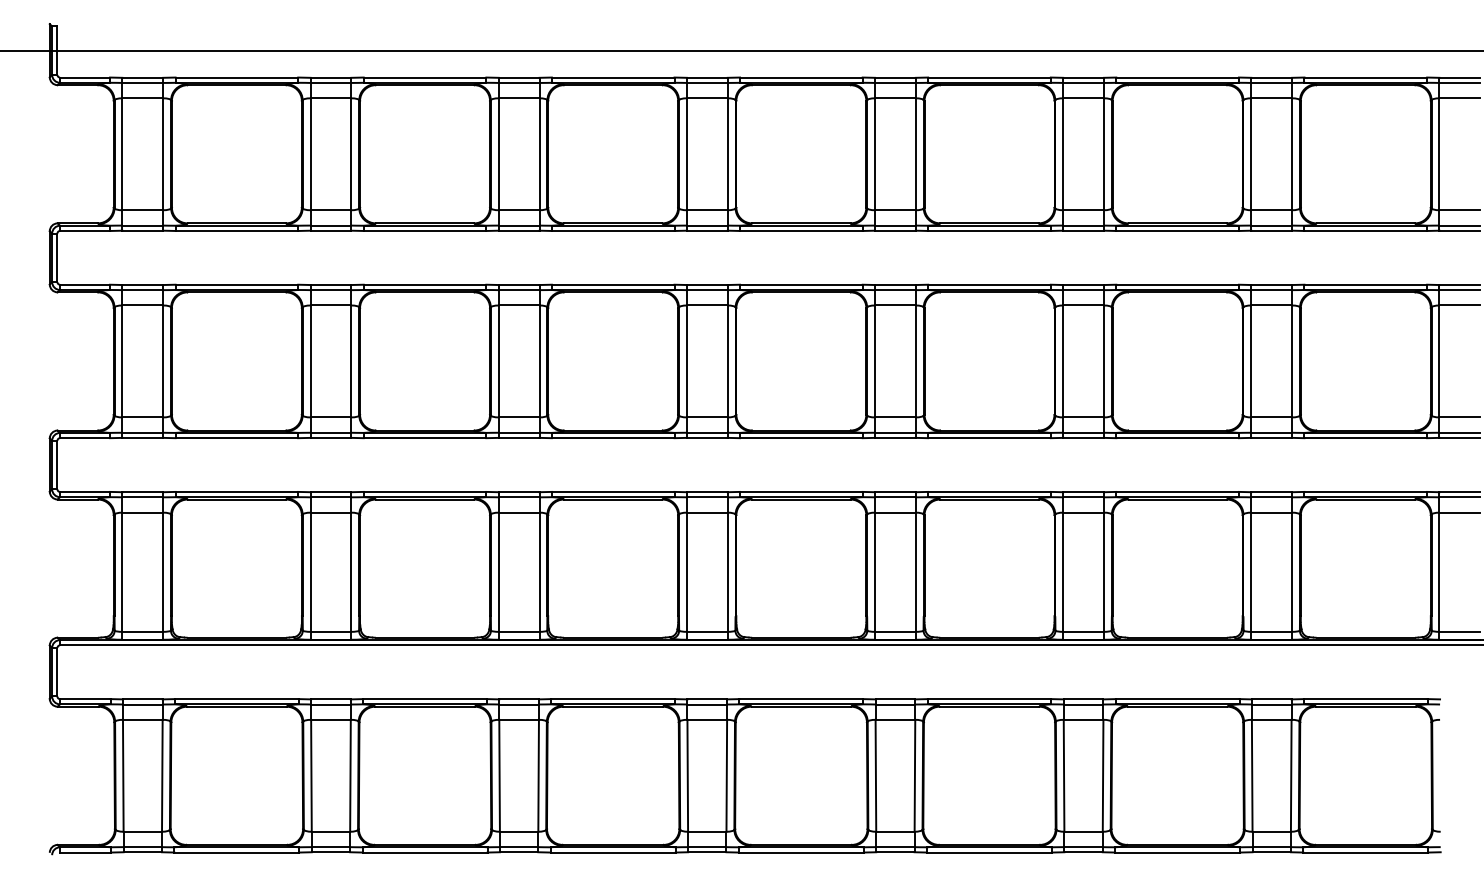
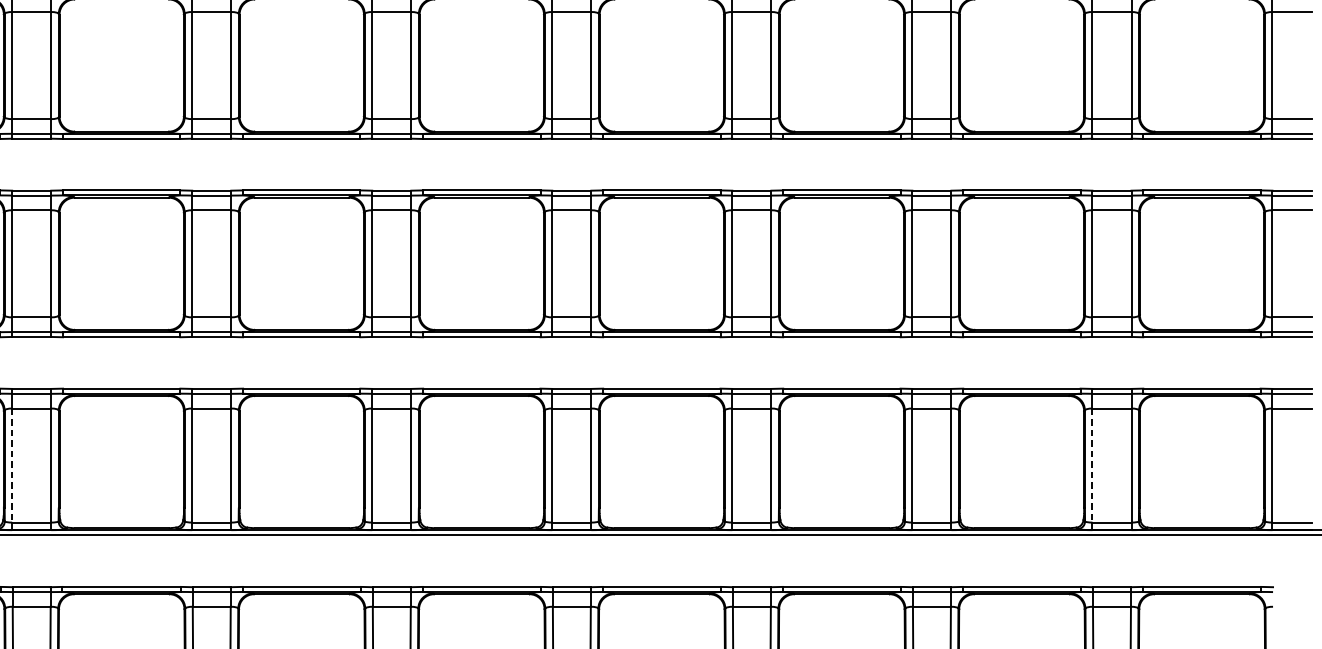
line: (122, 572) -> (12, 465), solid -> dashed
line: (1251, 572) -> (1092, 465), solid -> dashed

